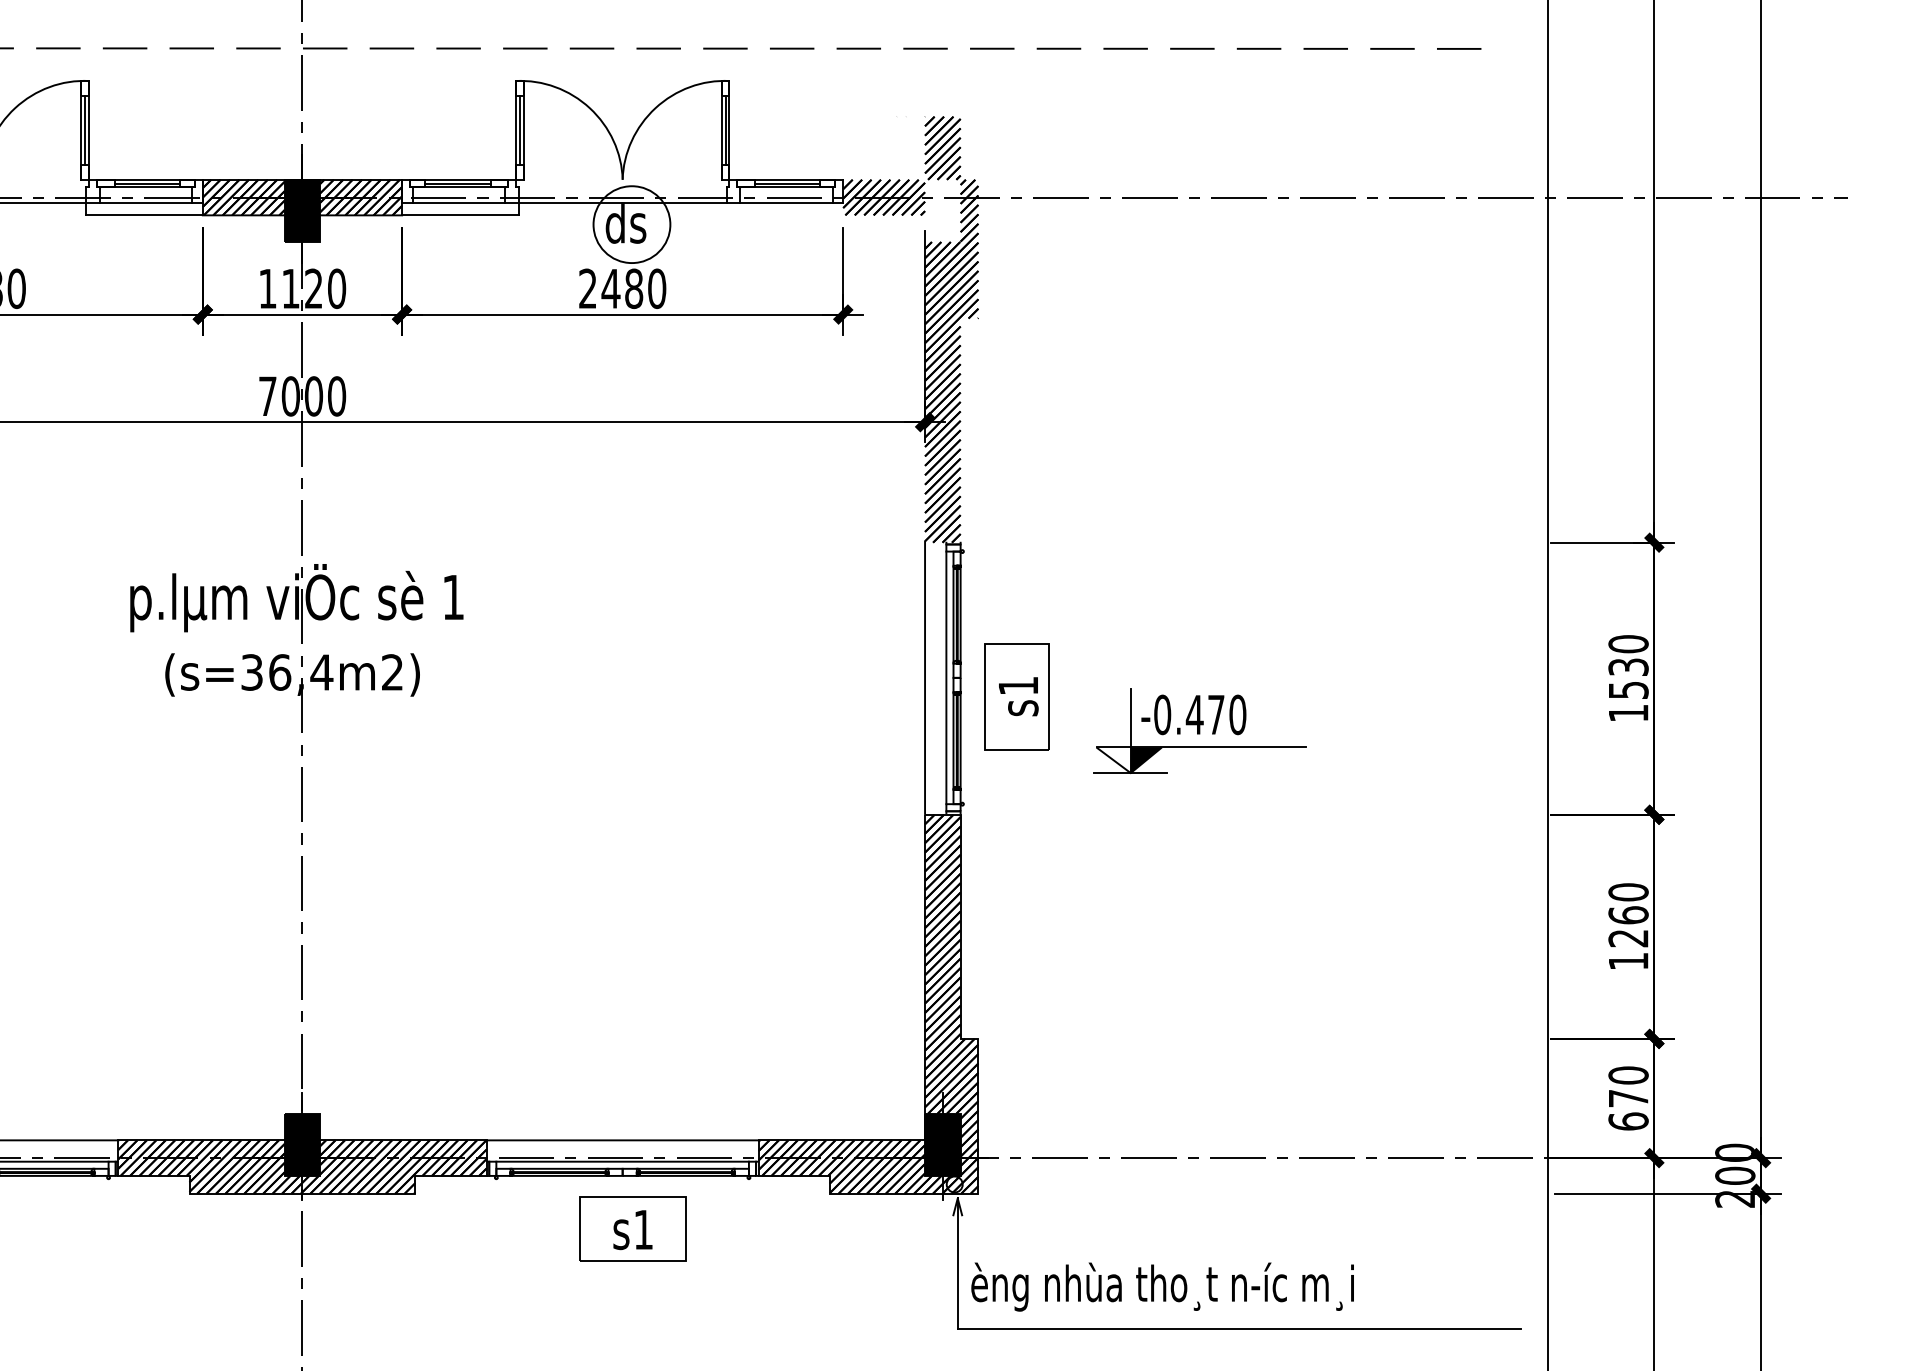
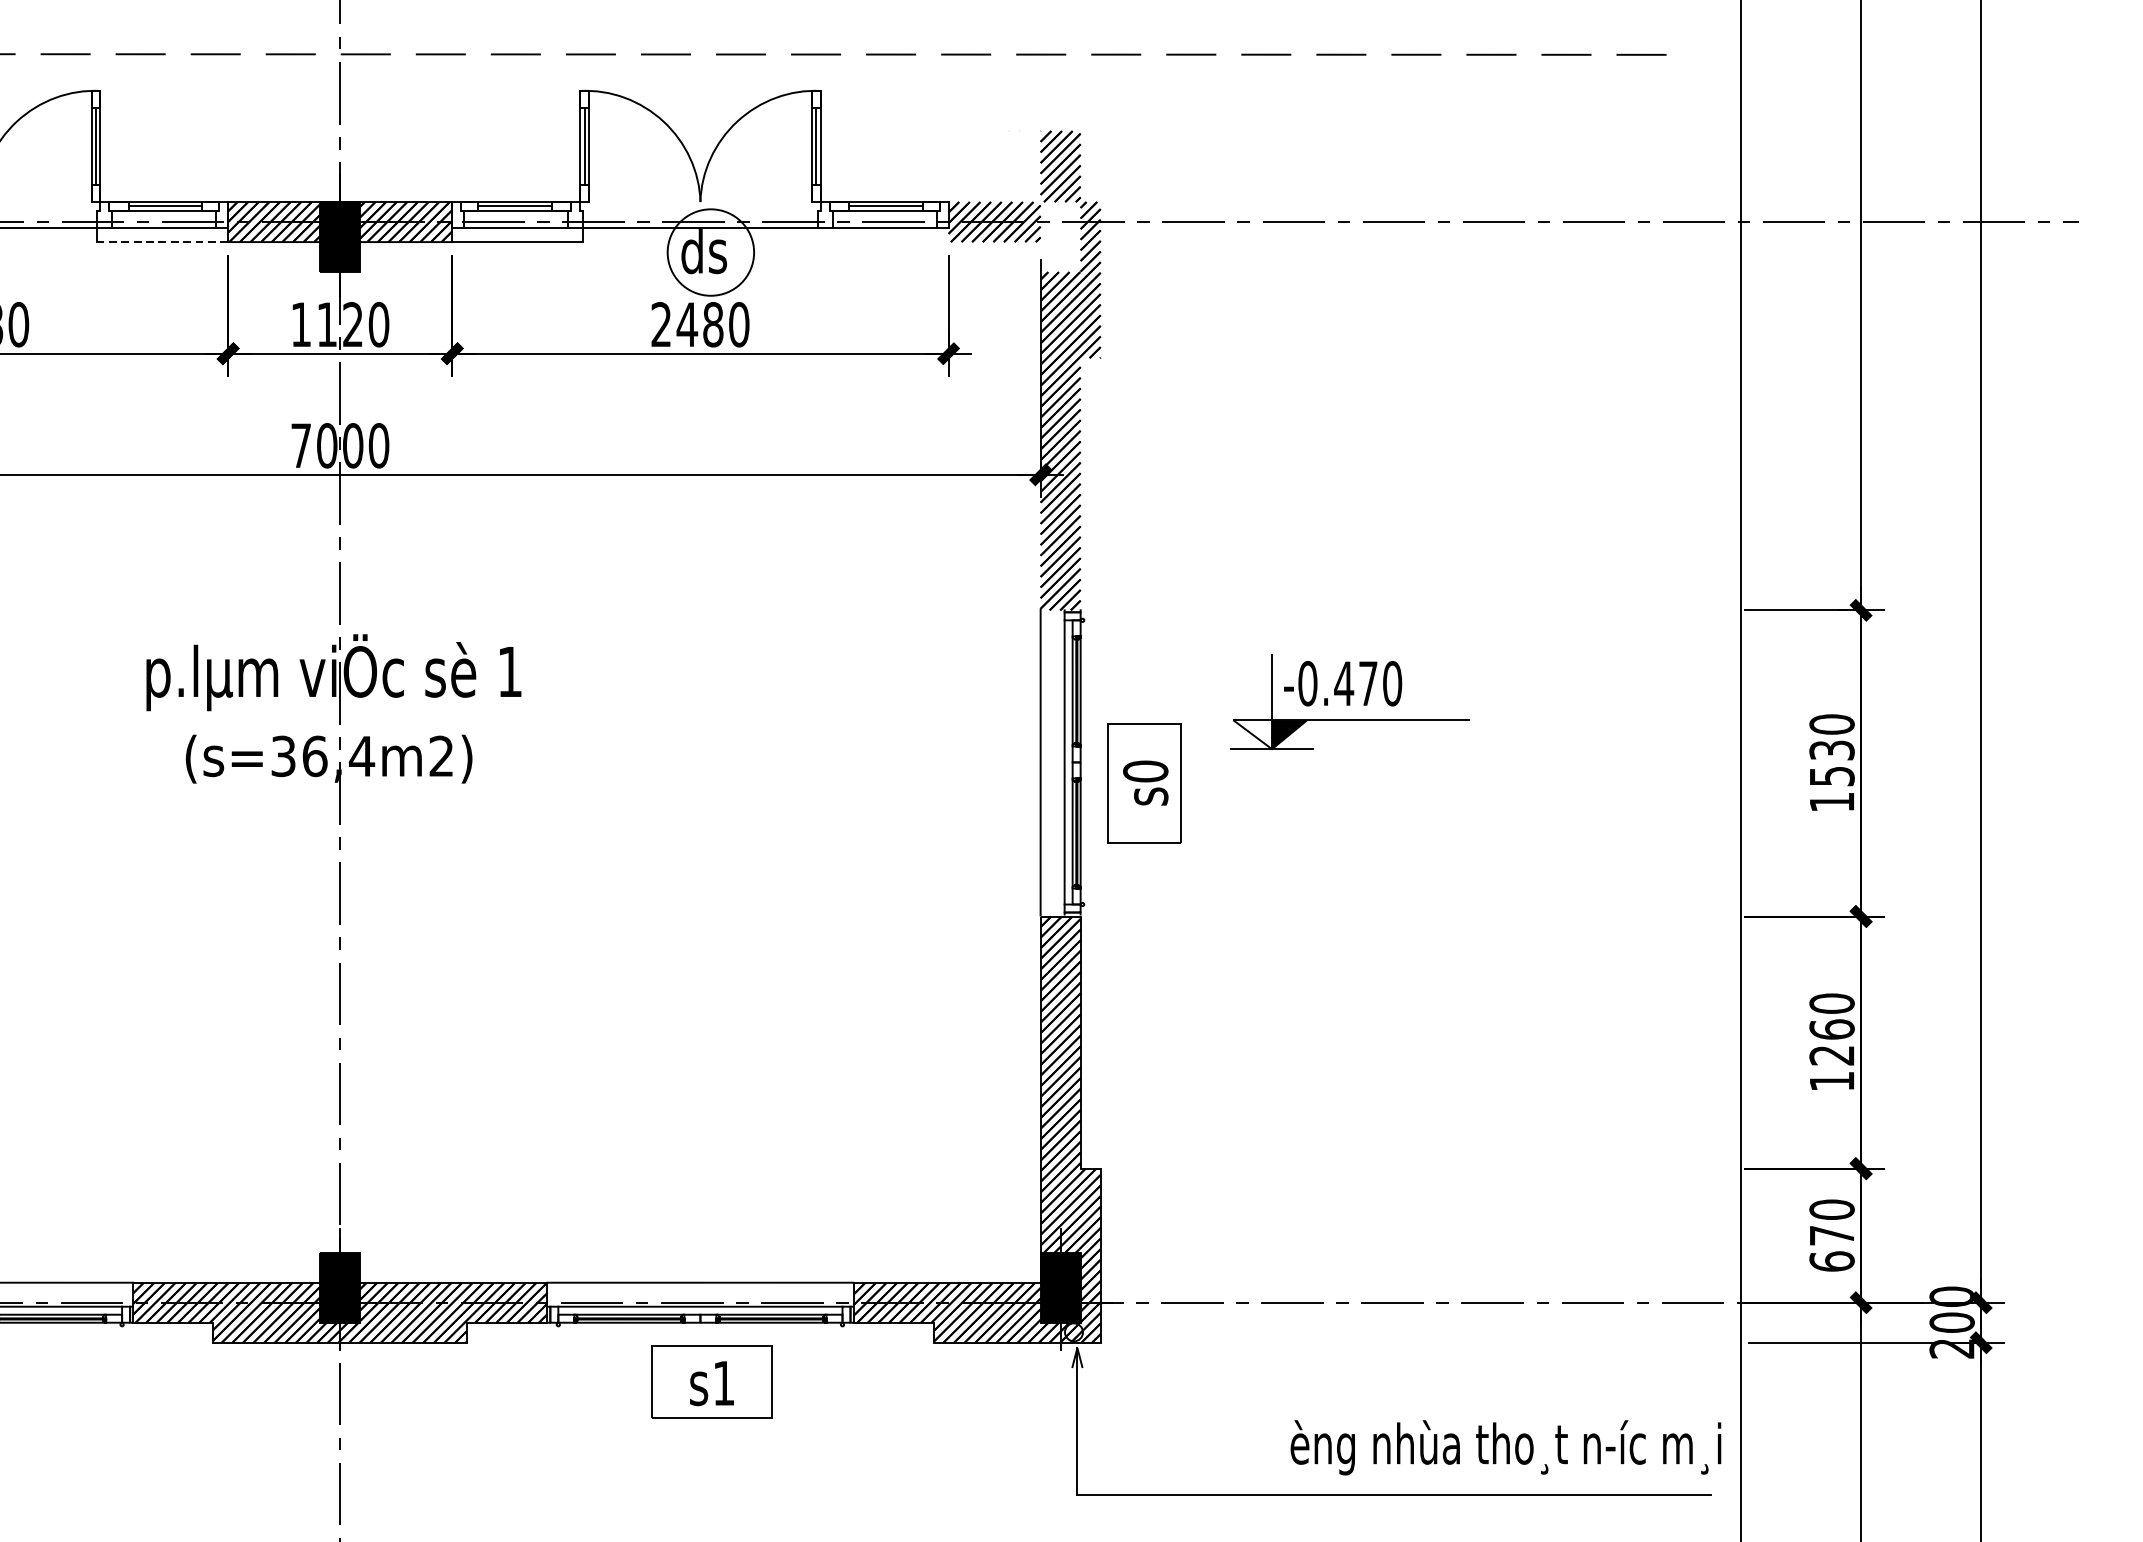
line: (144, 215) -> (162, 242), solid -> dashed
text: (1018, 685) -> (1145, 771), s1 -> s0
part: (1199, 746) -> (1349, 719), moved
text: (1162, 1286) -> (1505, 1447), moved

